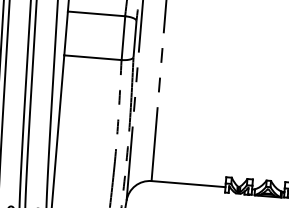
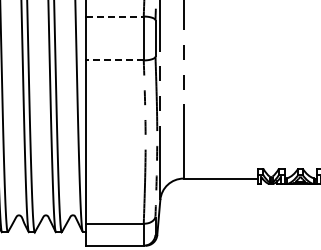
line: (96, 13) -> (115, 16), solid -> dashed
line: (93, 57) -> (115, 60), solid -> dashed

